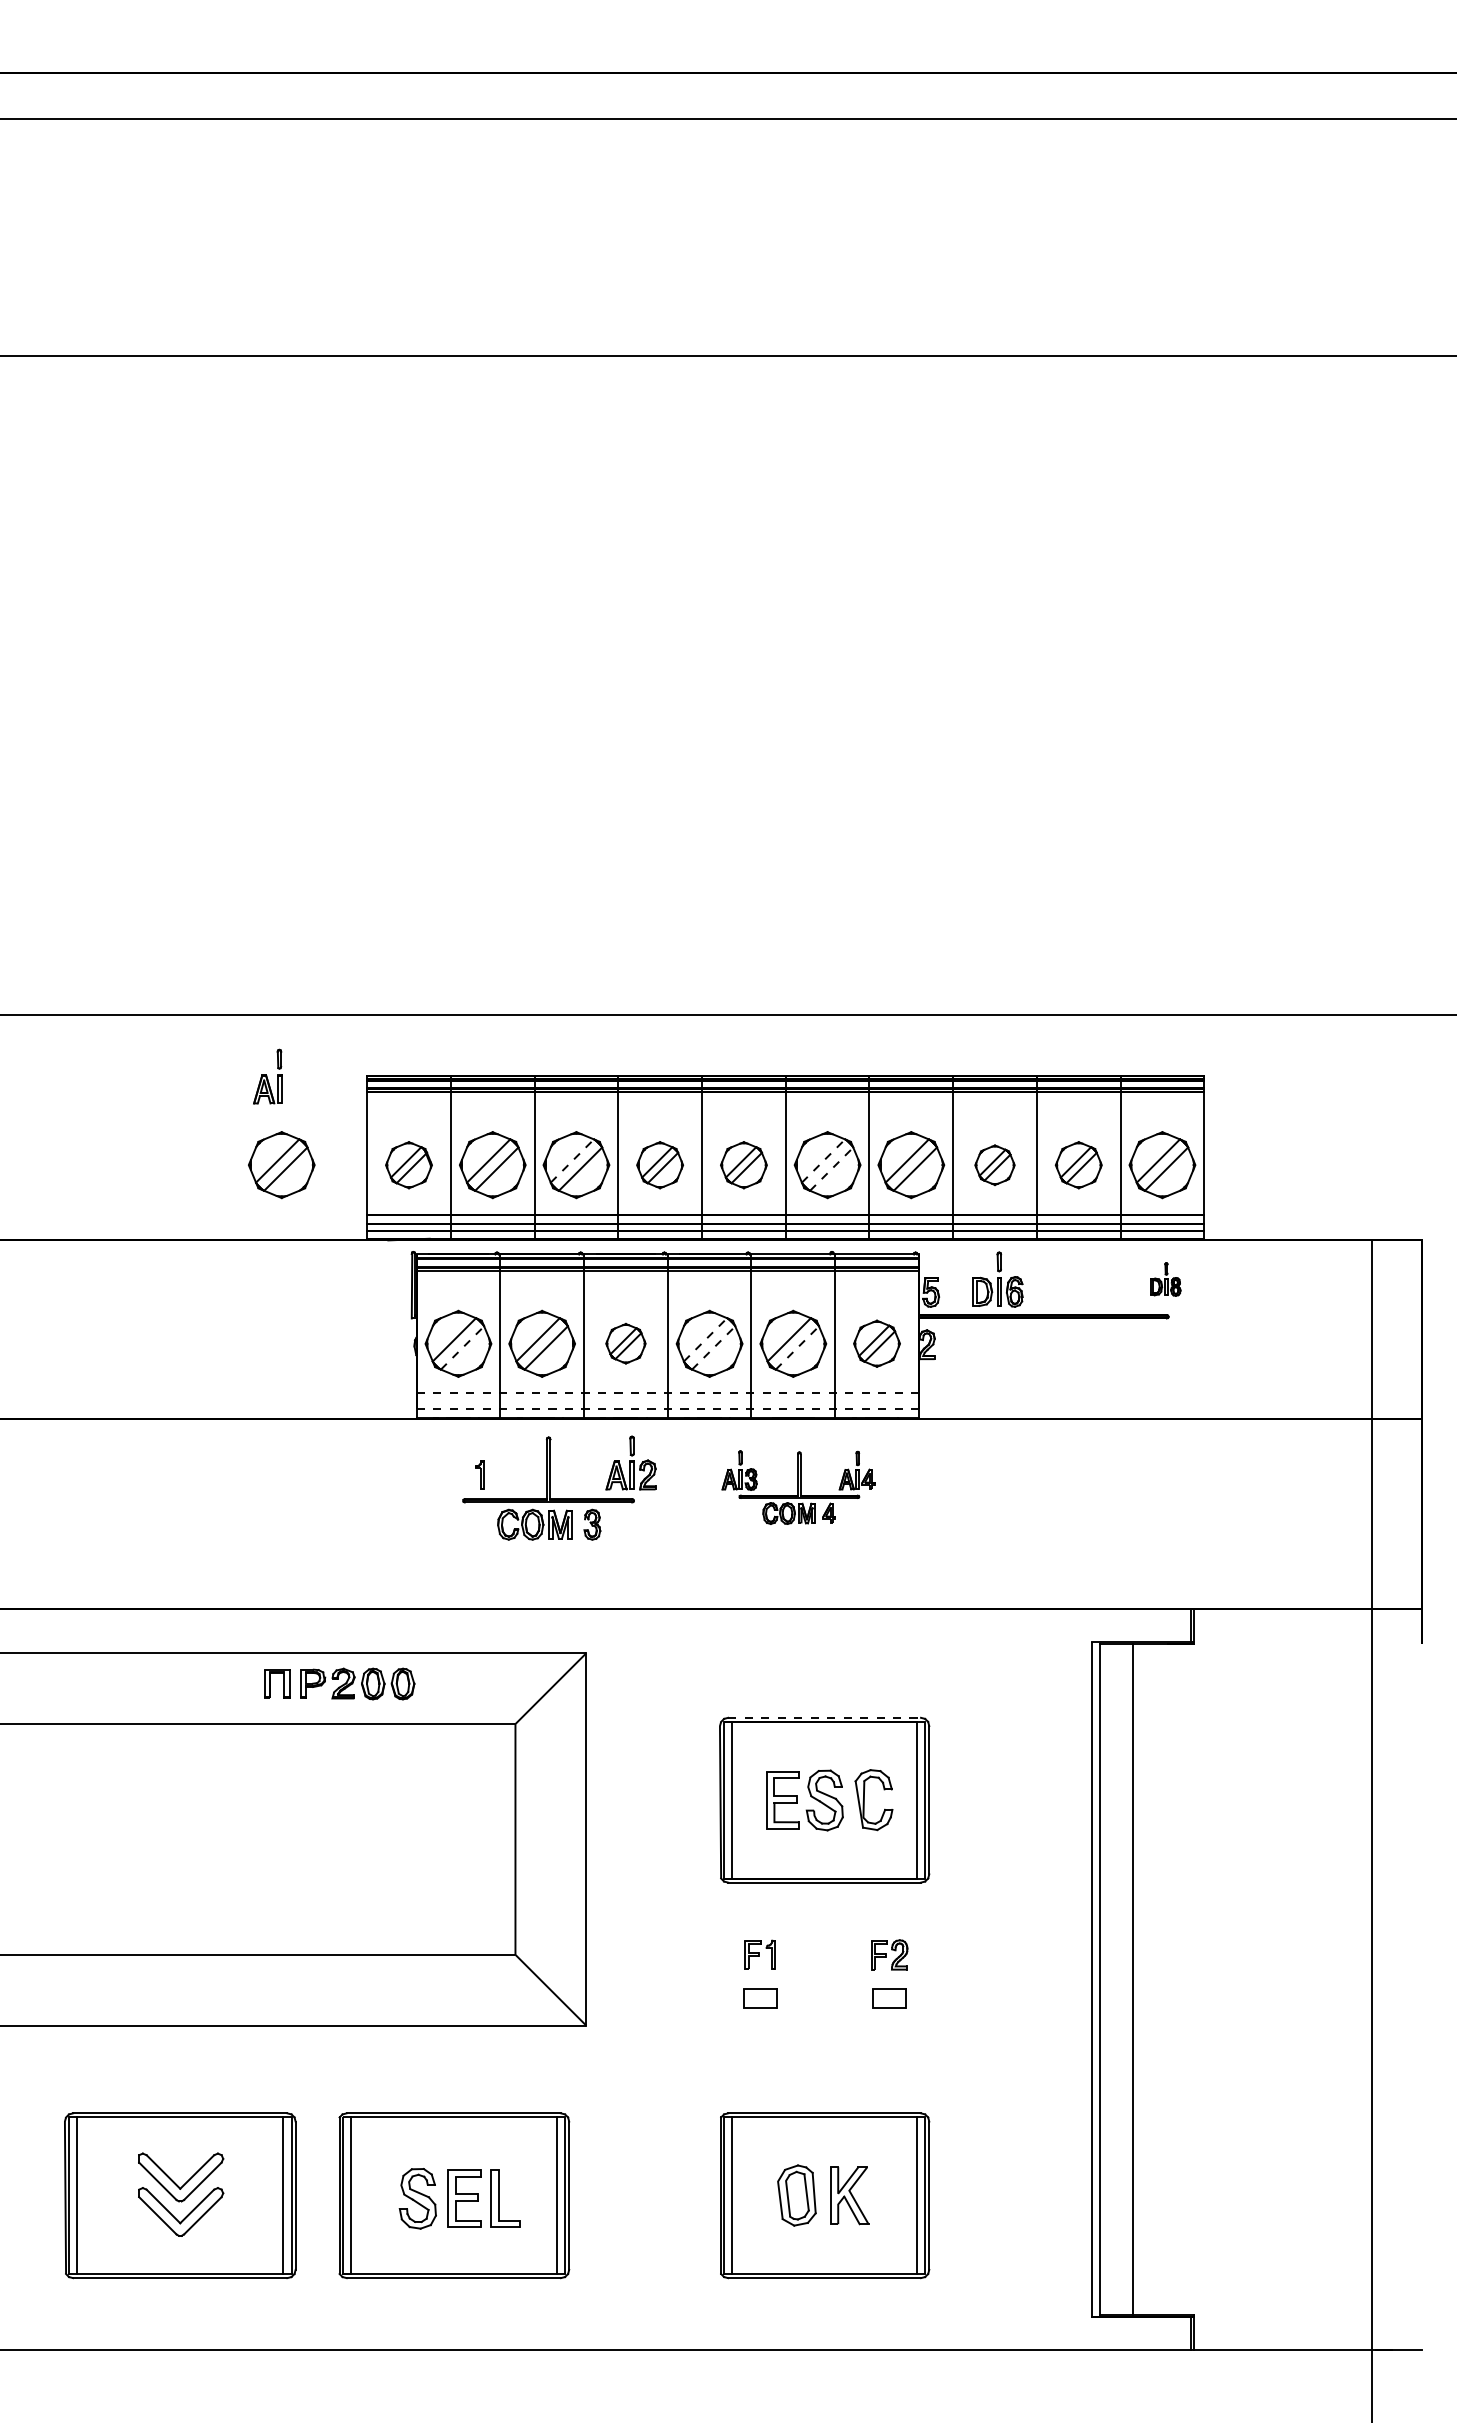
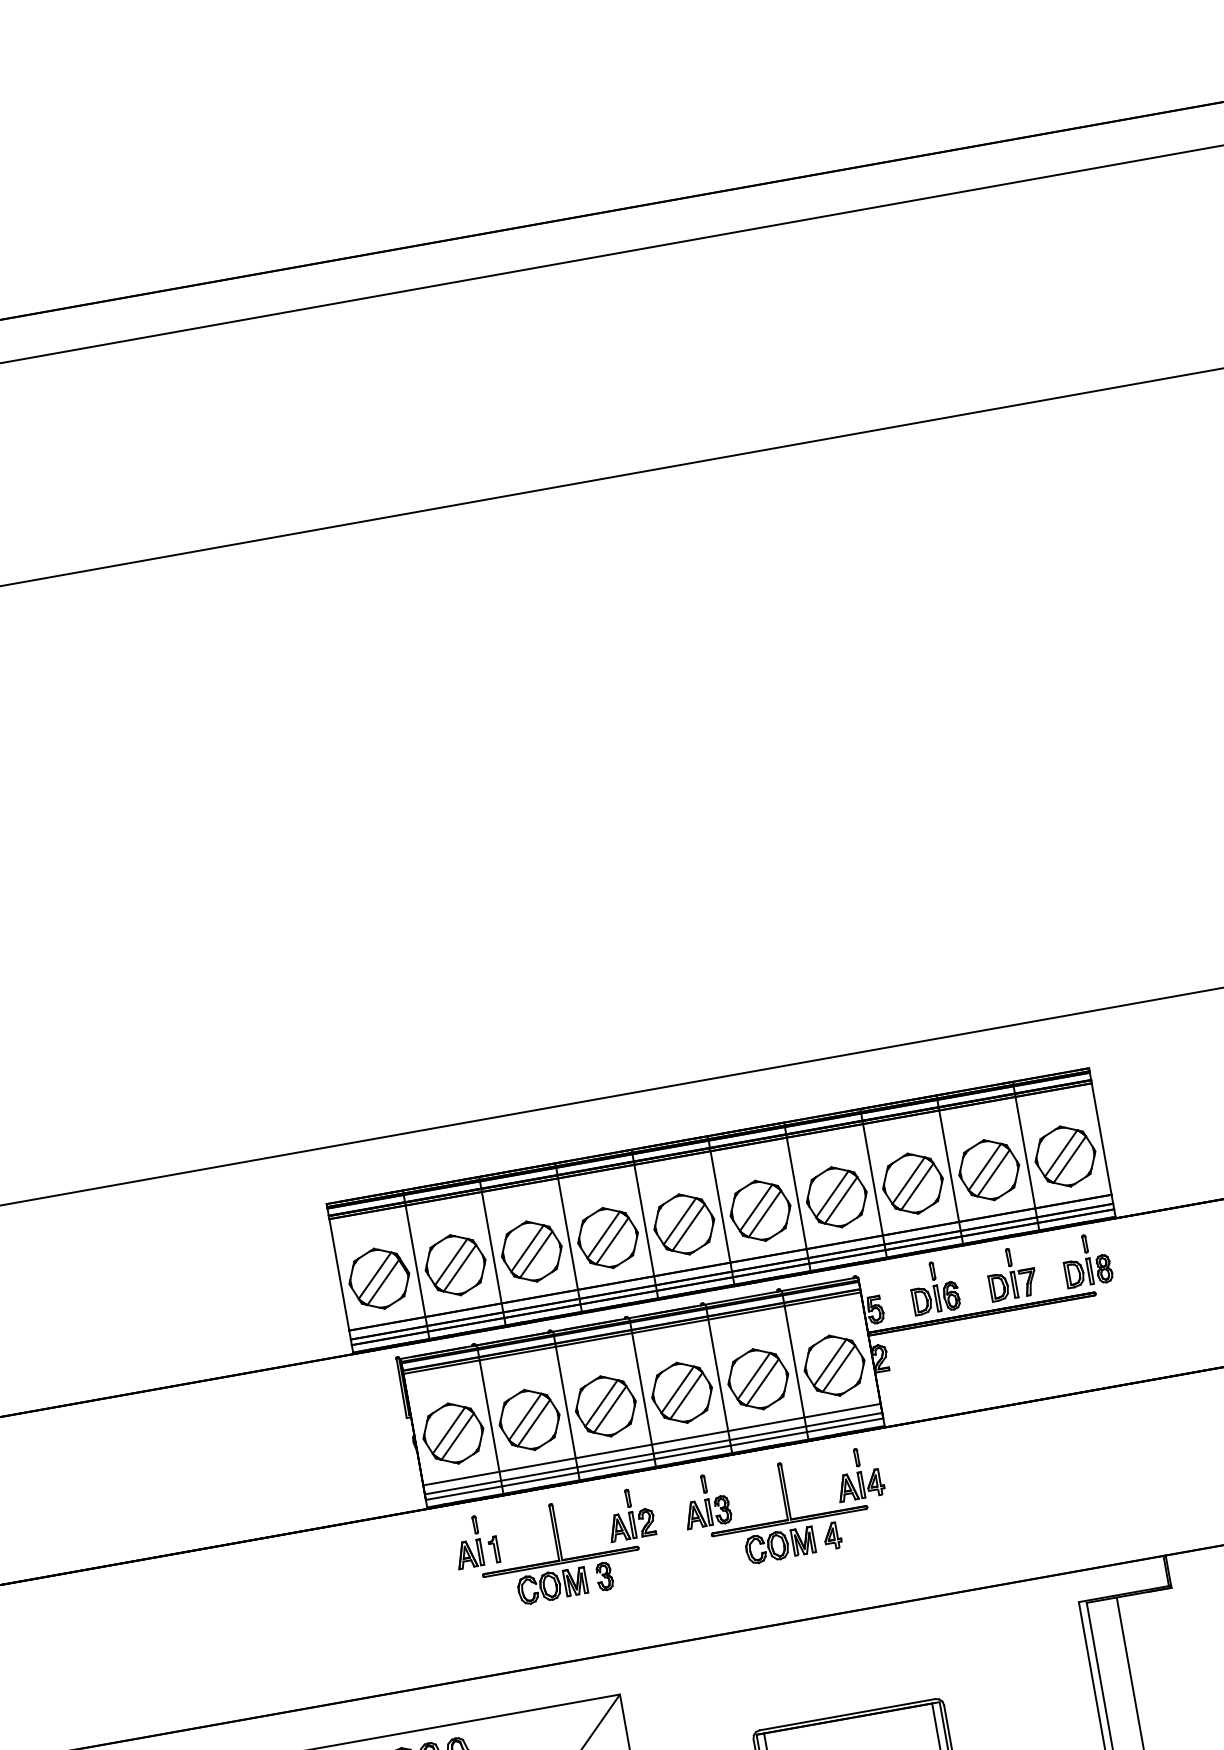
part: (267, 1076) -> (467, 1542), moved
line: (572, 1161) -> (527, 1248), dashed -> solid
line: (823, 1161) -> (756, 1208), dashed -> solid
part: (281, 1165) -> (263, 1299), removed
part: (408, 1165) -> (378, 1279), size x1.43
part: (659, 1165) -> (607, 1238), size x1.43
part: (743, 1165) -> (684, 1224), size x1.43
part: (994, 1165) -> (912, 1184), size x1.67
part: (1078, 1165) -> (989, 1170), size x1.43
line: (831, 1169) -> (764, 1214), dashed -> solid
part: (1082, 1278) -> (1011, 1272), added
part: (1165, 1279) -> (1086, 1260), size x1.67
line: (705, 1339) -> (677, 1389), dashed -> solid
part: (625, 1343) -> (605, 1406), size x1.67
part: (876, 1343) -> (834, 1365), size x1.43
line: (462, 1347) -> (457, 1436), dashed -> solid
line: (713, 1347) -> (686, 1395), dashed -> solid
line: (797, 1347) -> (762, 1381), dashed -> solid
line: (668, 1393) -> (652, 1444), dashed -> solid
line: (667, 1403) -> (653, 1453), added
line: (668, 1409) -> (655, 1459), dashed -> solid
part: (798, 1487) -> (786, 1509), size x1.43
line: (825, 1717) -> (848, 1714), dashed -> solid

